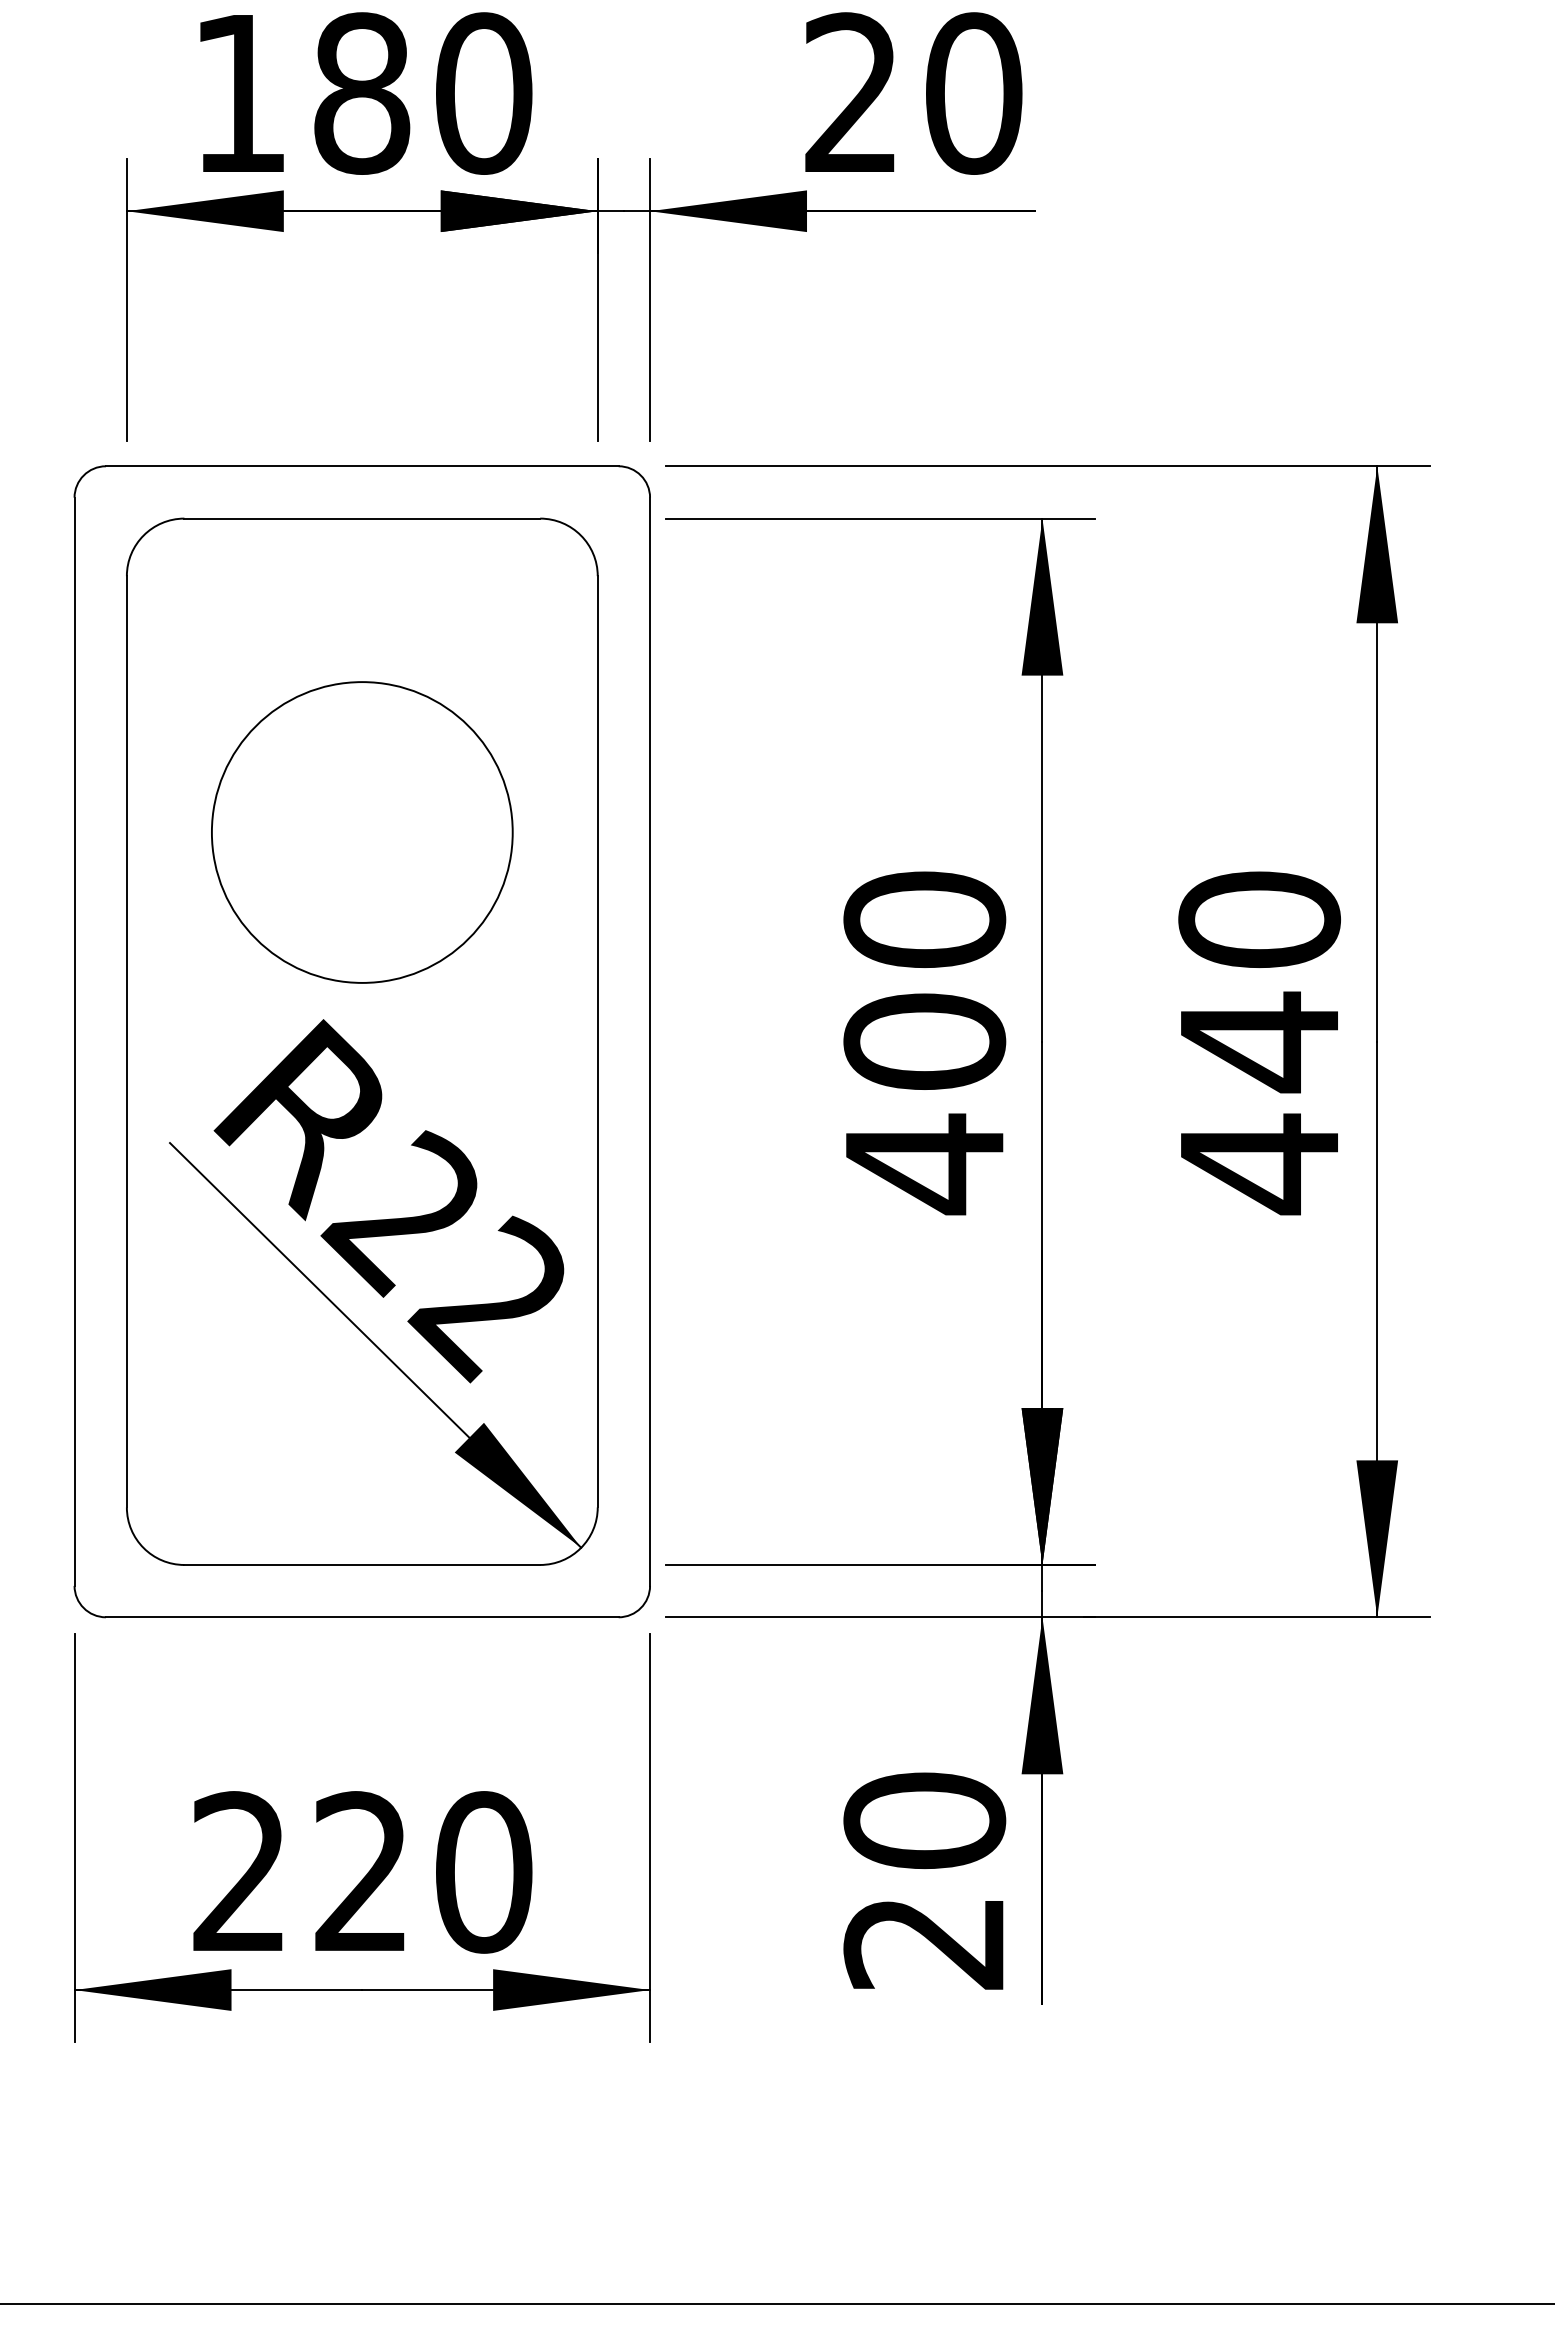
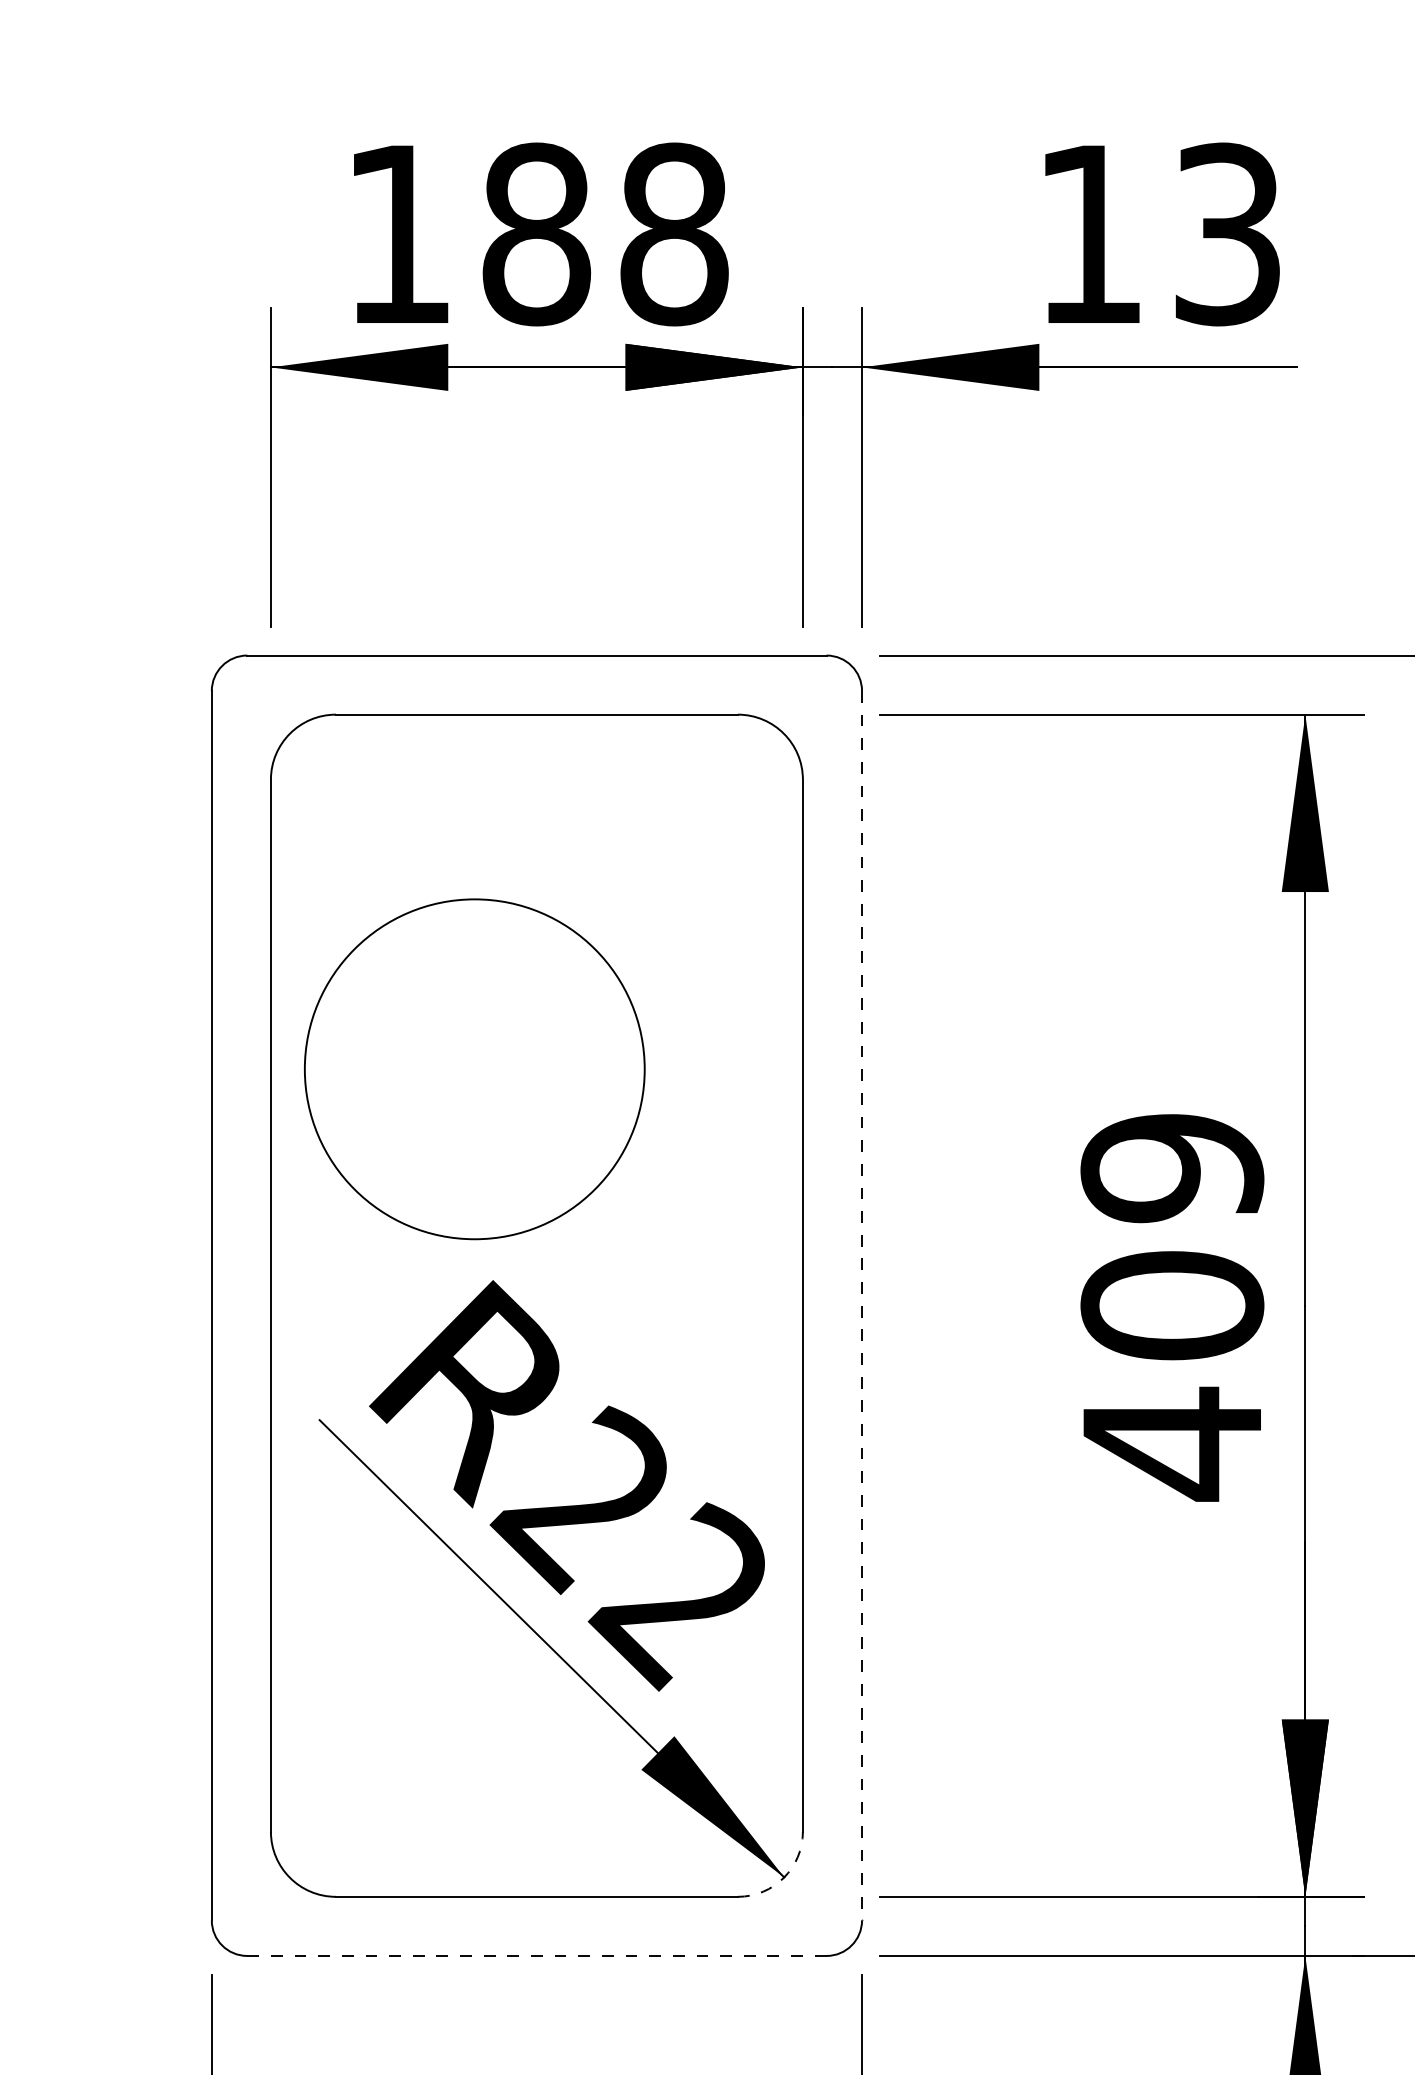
text: (484, 93) -> (674, 234), 180 -> 188
text: (913, 93) -> (1159, 234), 20 -> 13
circle: (362, 832) -> (474, 1069), moved
text: (924, 919) -> (1172, 1167), 400 -> 409
line: (650, 1042) -> (862, 1306), solid -> dashed
arc: (580, 1548) -> (783, 1878), solid -> dashed
line: (361, 1617) -> (536, 1956), solid -> dashed

